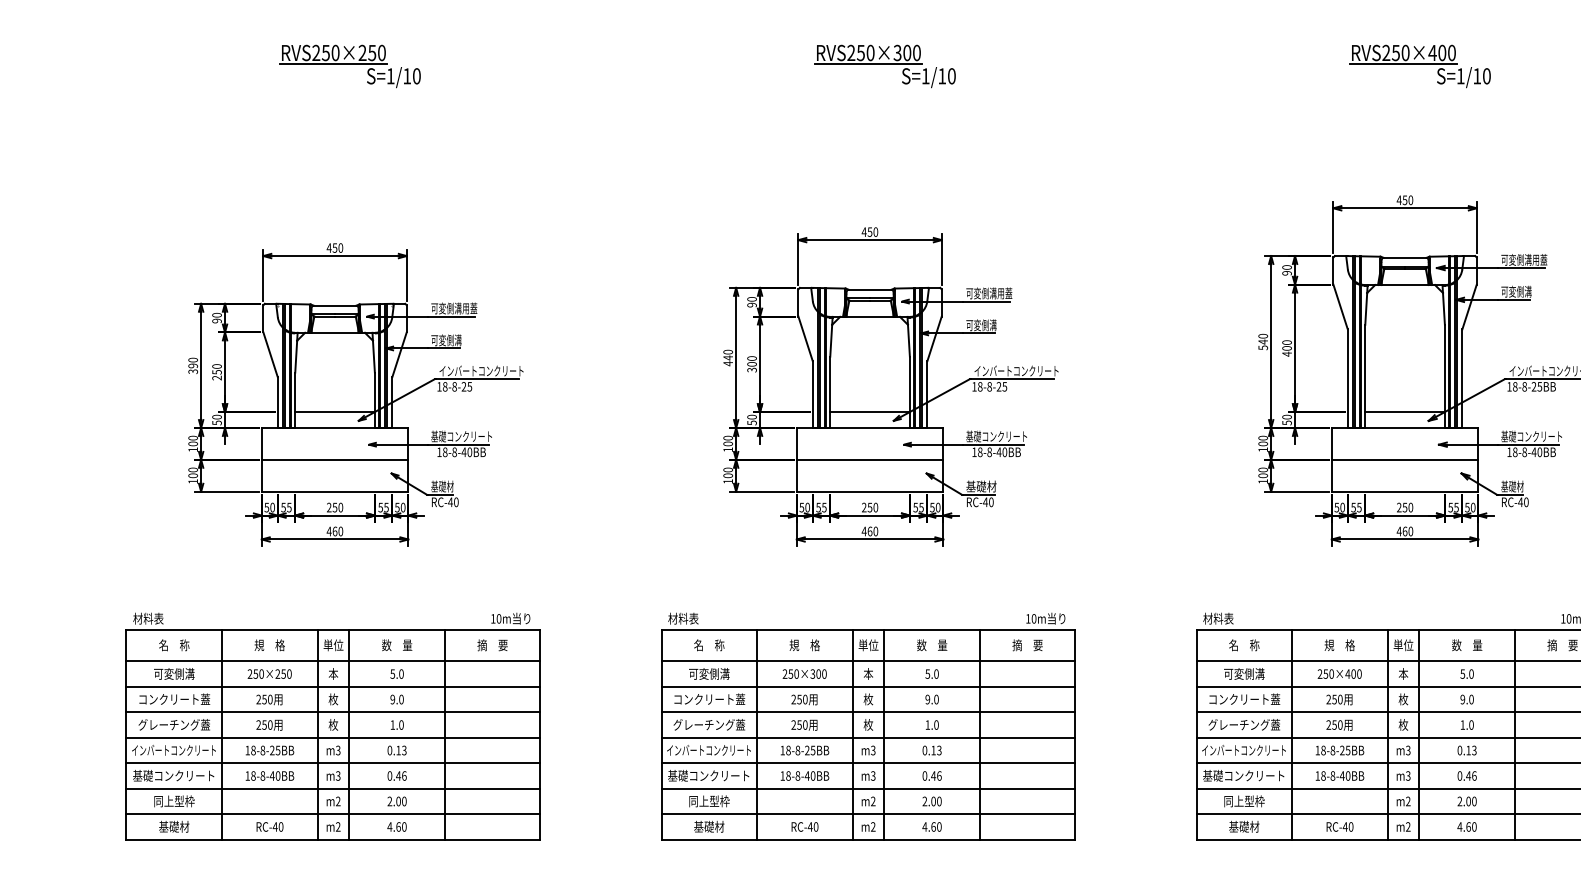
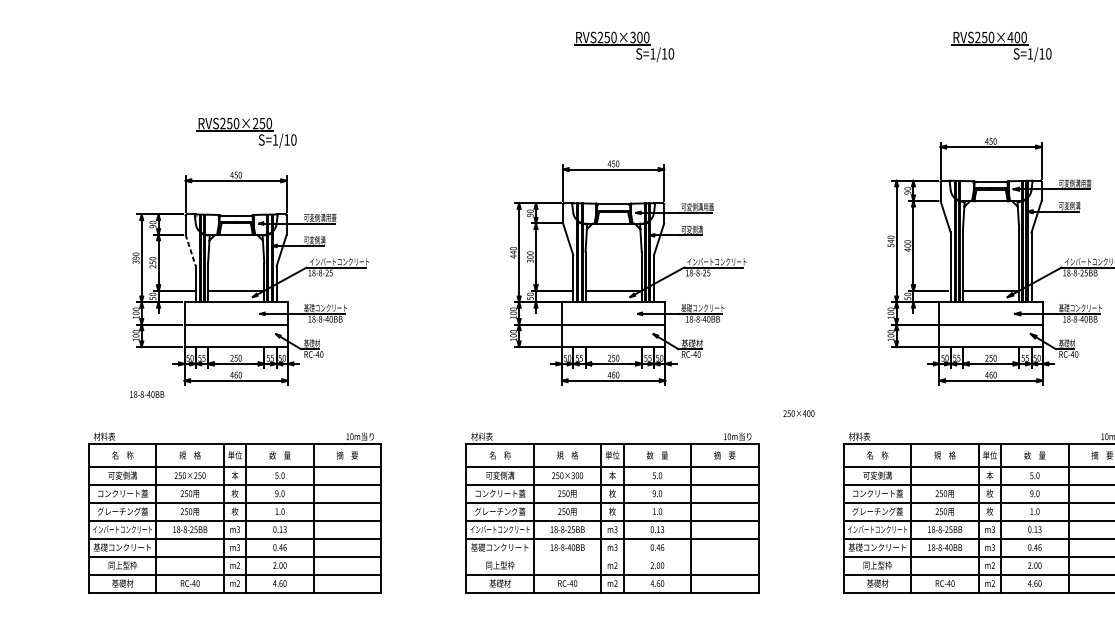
part: (349, 66) -> (246, 133), moved
line: (270, 355) -> (190, 250), solid -> dashed
text: (1339, 673) -> (798, 413), moved
text: (269, 775) -> (146, 394), moved
line: (868, 788) -> (612, 556), removed

